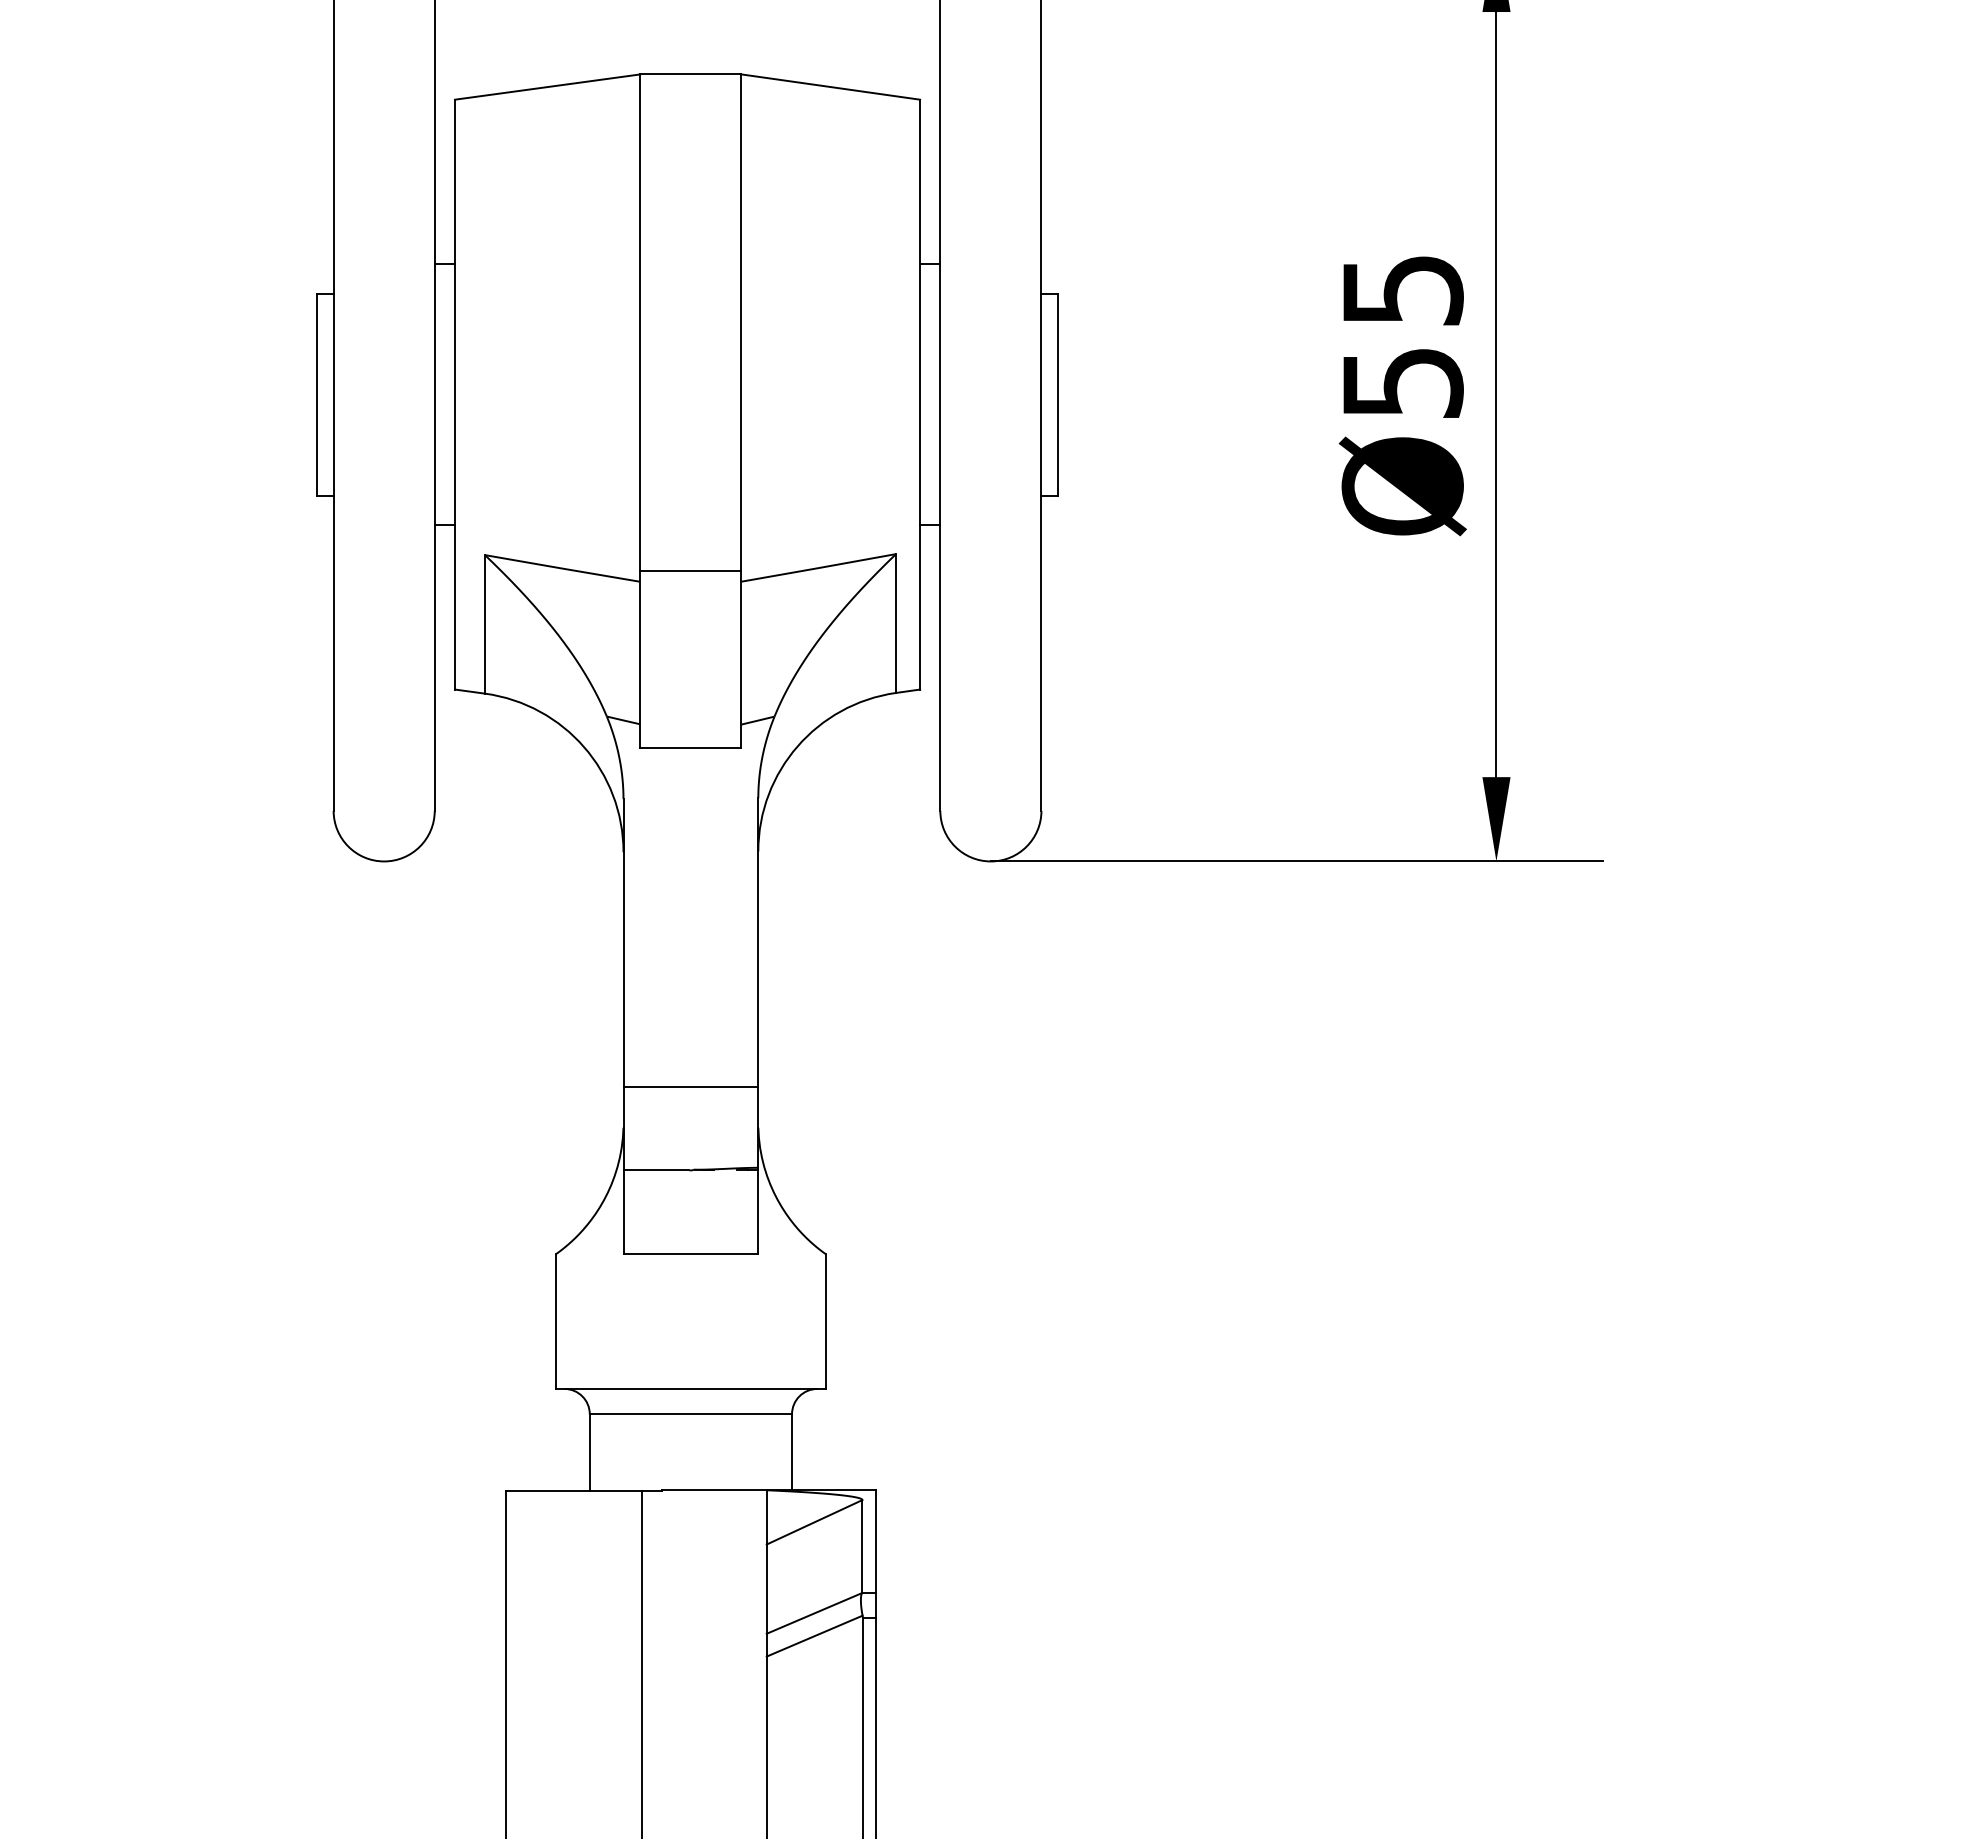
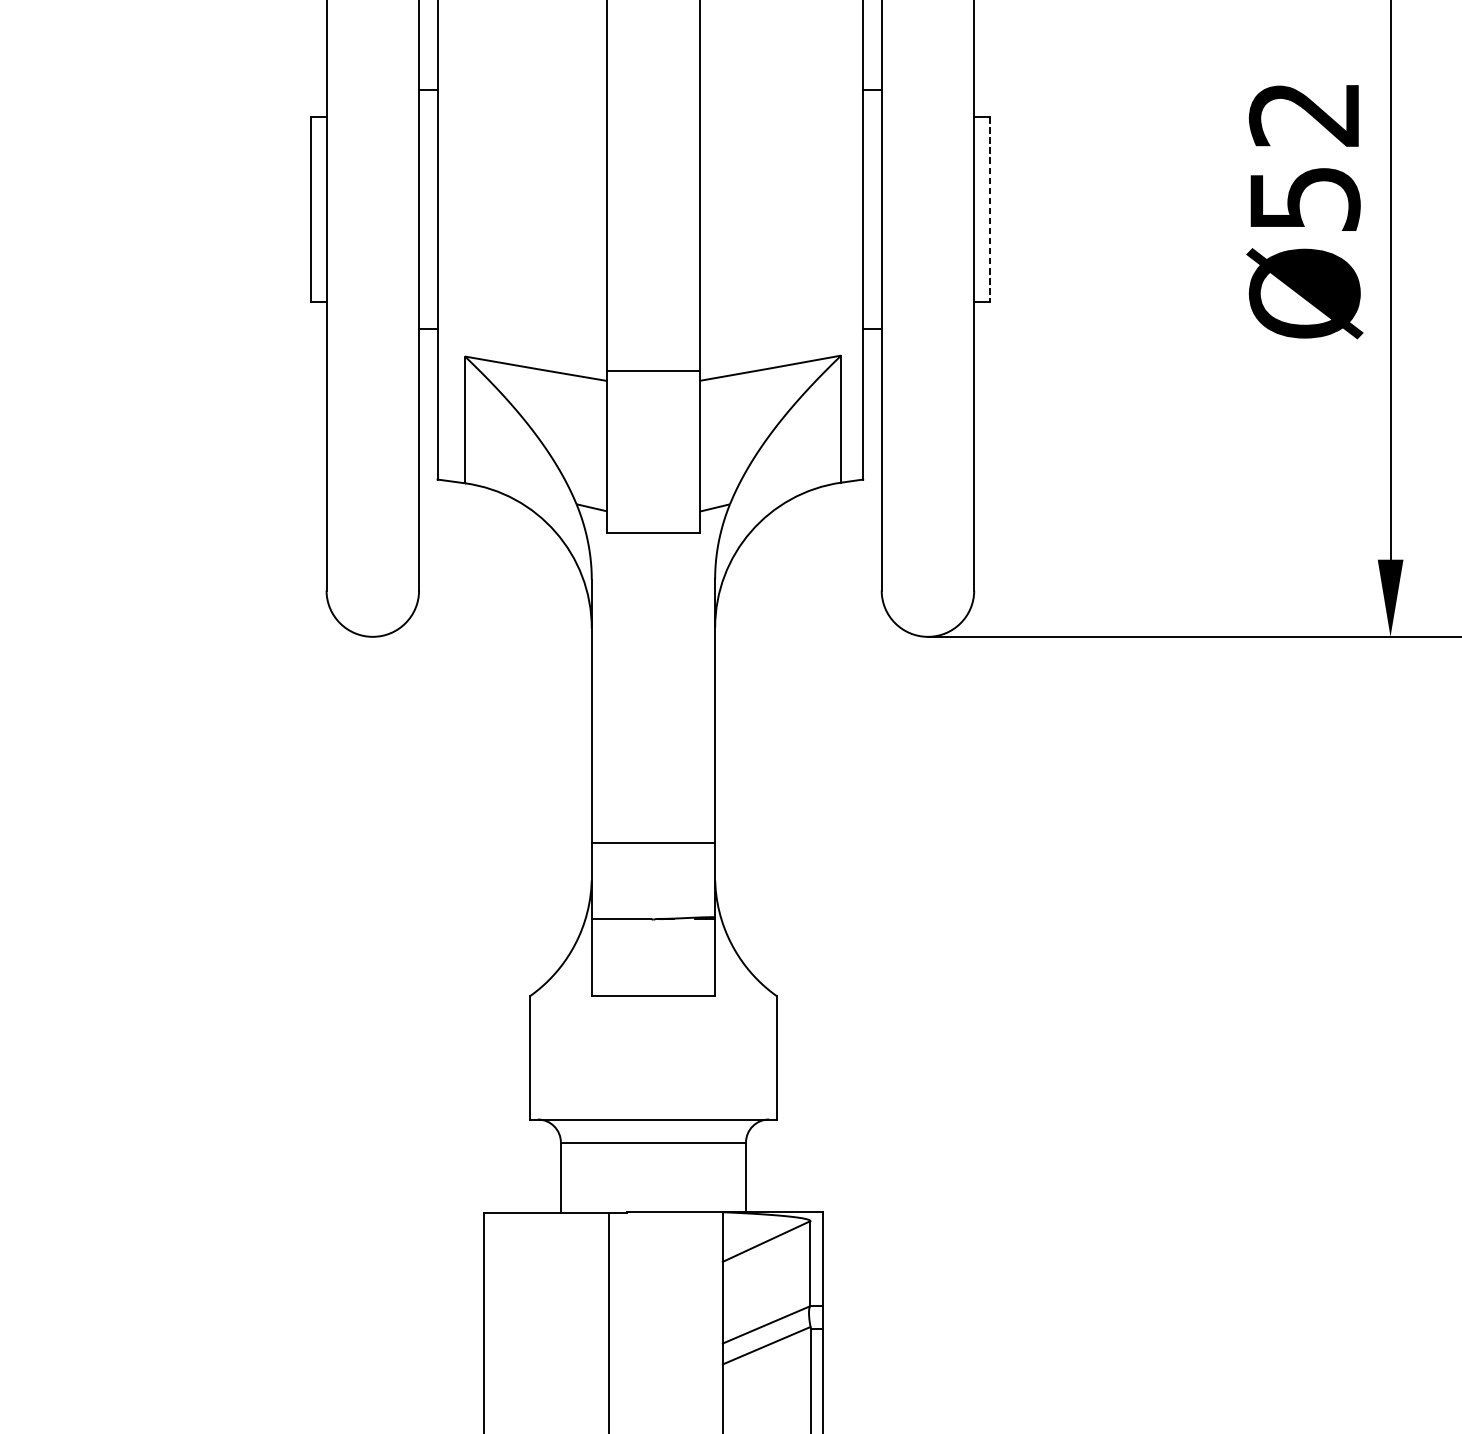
text: (1402, 290) -> (1304, 114), 55 -> 52
line: (1058, 395) -> (989, 210), solid -> dashed

